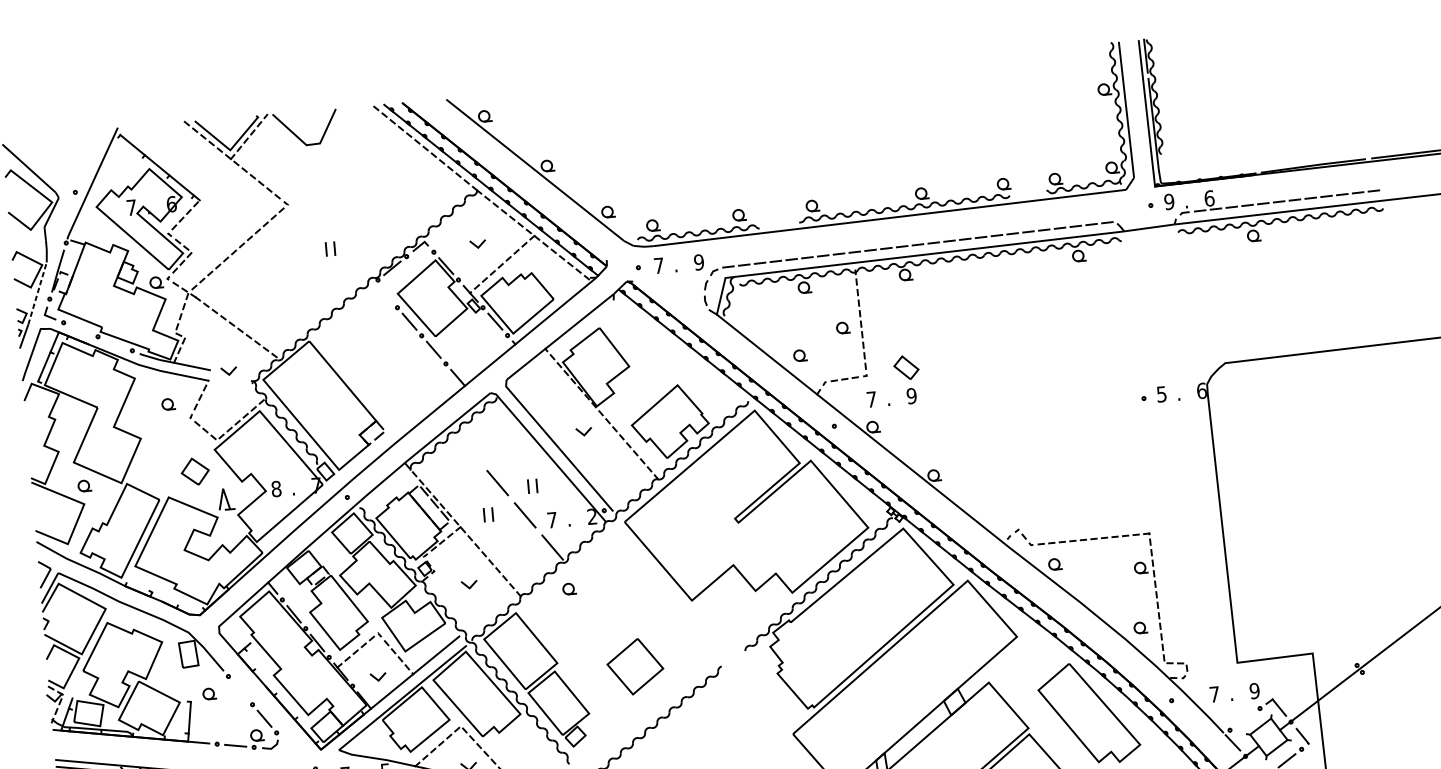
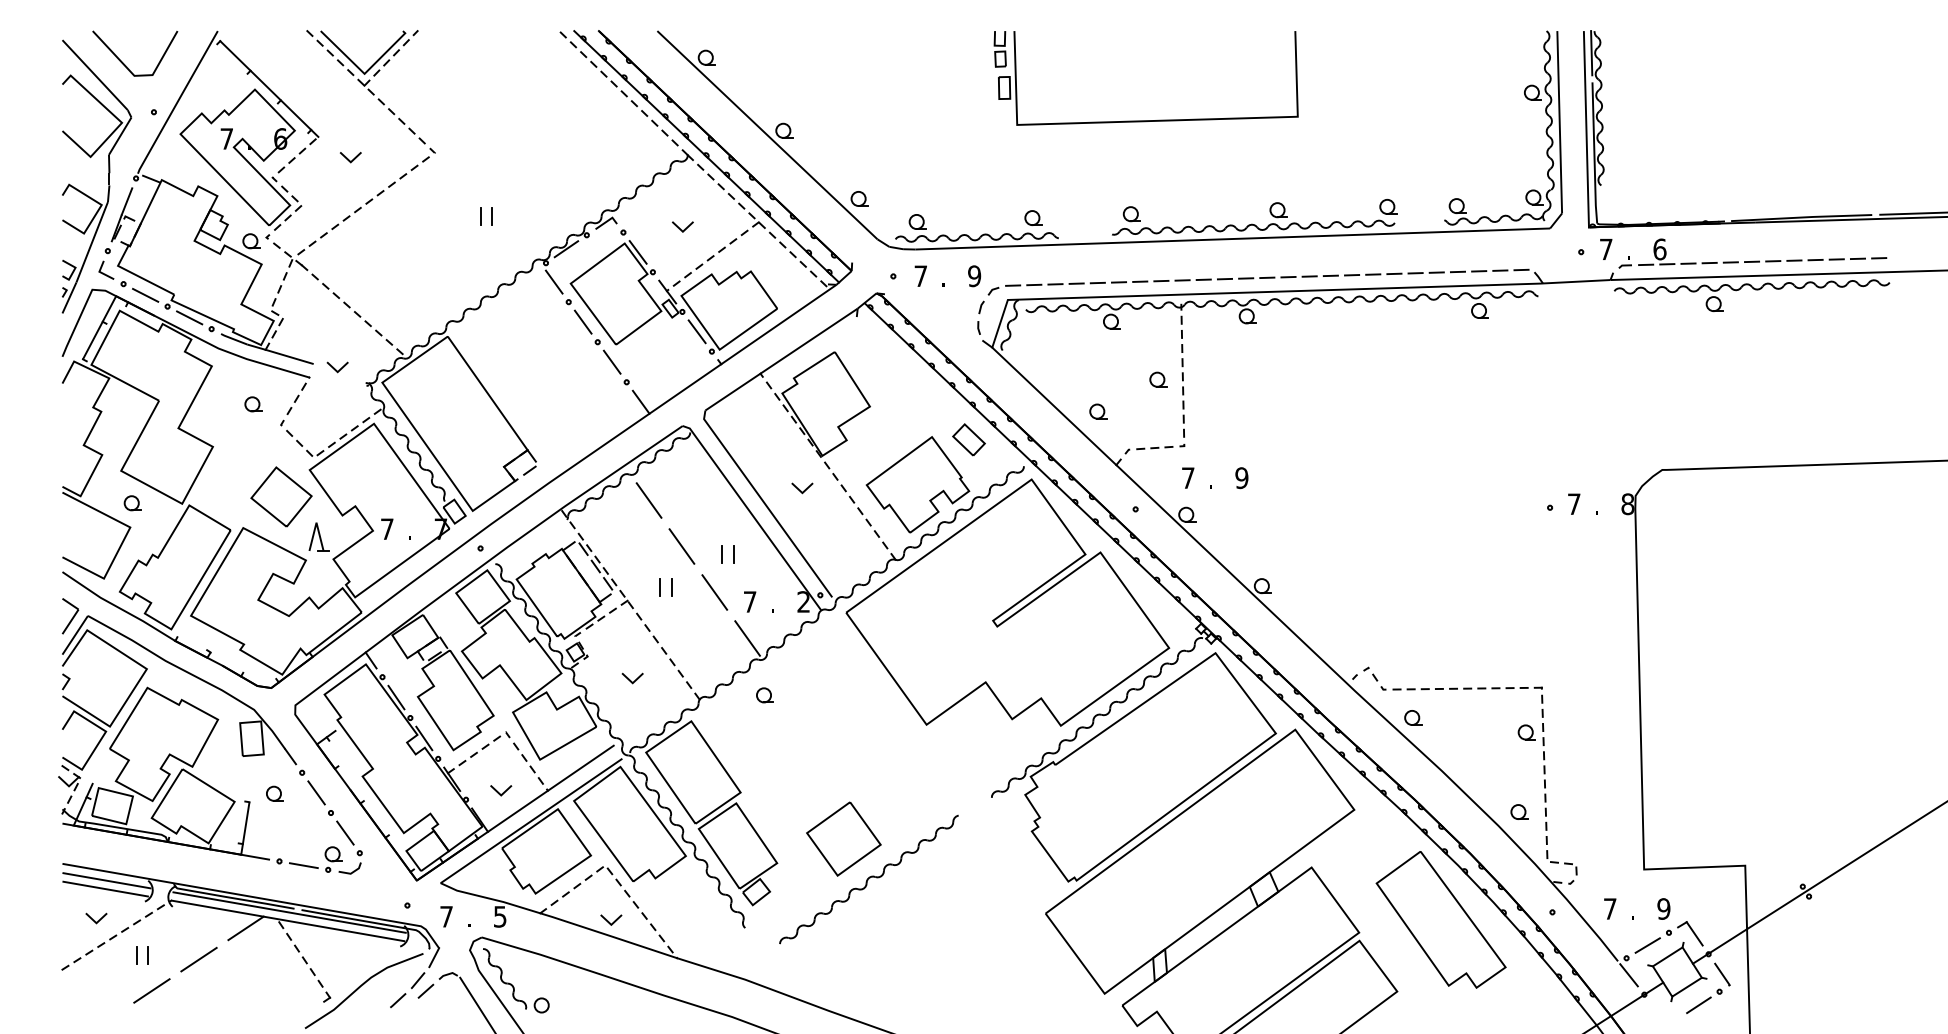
part: (816, 135) -> (1145, 120), added
line: (298, 136) -> (124, 63), moved
text: (1168, 201) -> (1605, 249), 9 -> 7
line: (223, 214) -> (348, 158), added
line: (37, 292) -> (92, 241), dashed -> solid
line: (384, 293) -> (553, 281), added
line: (80, 329) -> (145, 294), added
line: (115, 343) -> (189, 317), added
part: (906, 367) -> (968, 439), moved
text: (1201, 391) -> (1627, 504), 6 -> 8
text: (1162, 394) -> (1574, 504), 5 -> 7
line: (469, 450) -> (648, 500), added
part: (195, 471) -> (281, 496), size x1.67
text: (275, 489) -> (386, 529), 8 -> 7
part: (635, 666) -> (843, 838), moved
line: (240, 690) -> (316, 792), added
line: (1244, 719) -> (1647, 945), added

